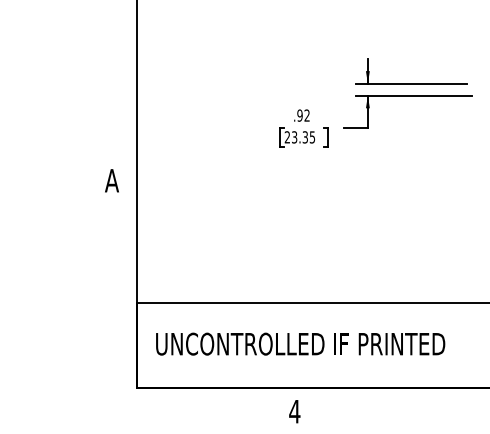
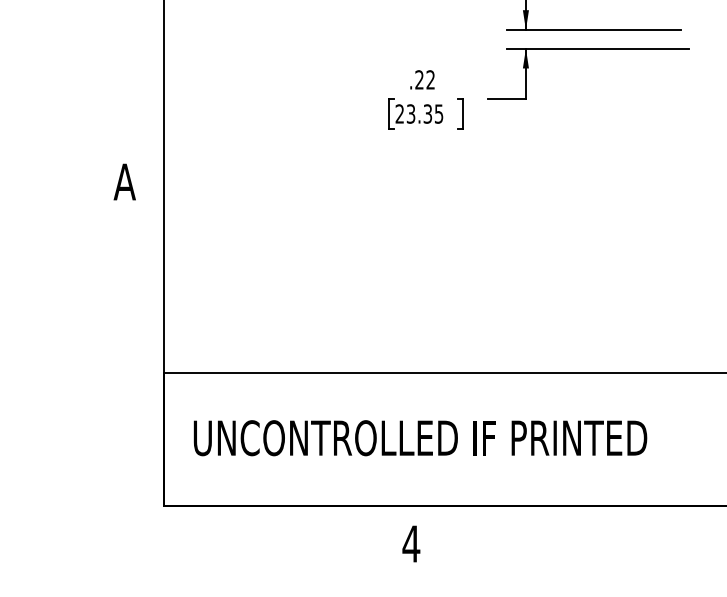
text: (299, 115) -> (418, 79), .92 -> .22

